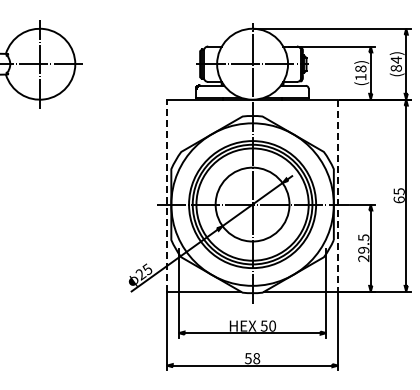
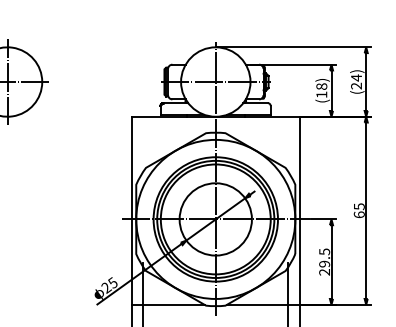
text: (395, 68) -> (355, 86), (84) -> (24)
line: (166, 195) -> (131, 210), dashed -> solid
line: (338, 196) -> (299, 211), dashed -> solid

